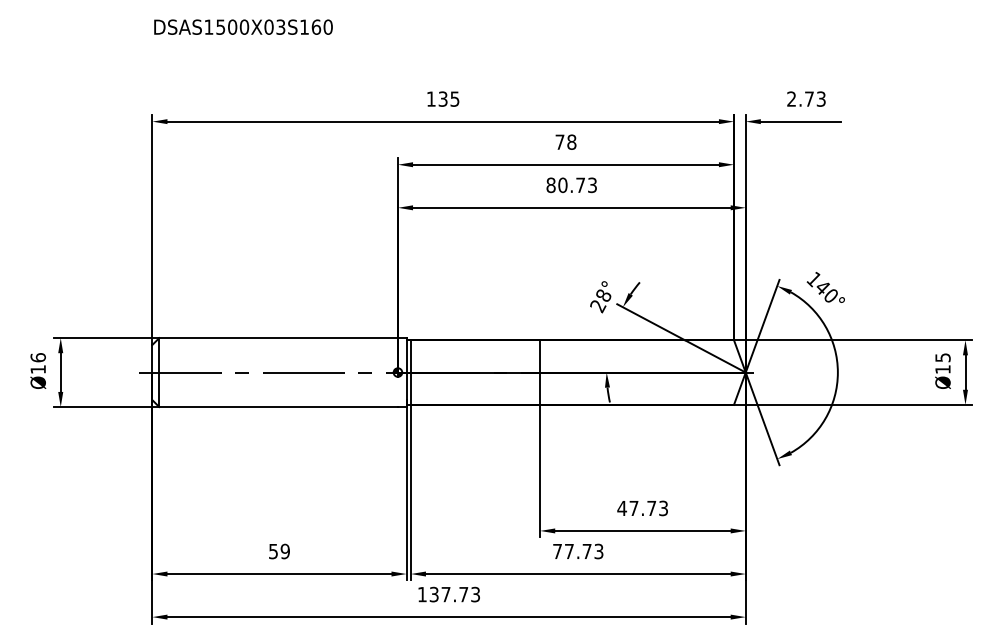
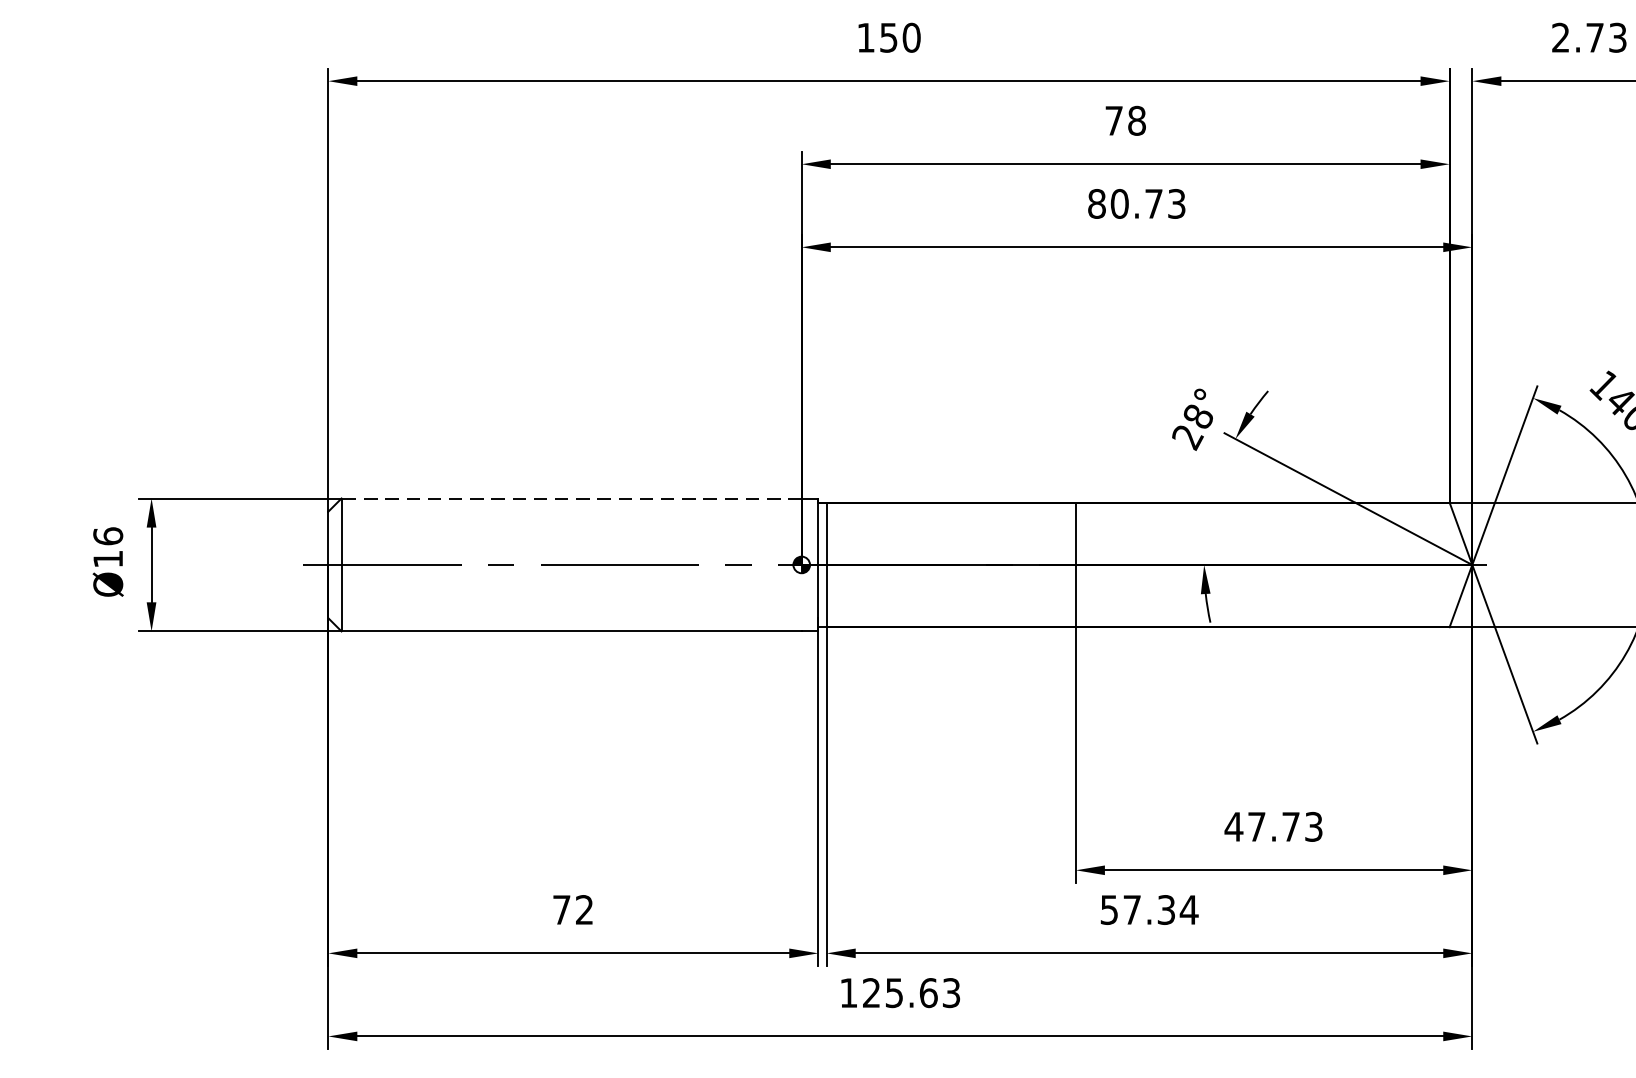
text: (449, 98) -> (901, 36), 135 -> 150
line: (278, 338) -> (571, 499), solid -> dashed
text: (279, 551) -> (573, 909), 59 -> 72
text: (578, 551) -> (1149, 909), 77.73 -> 57.34
text: (448, 594) -> (899, 992), 137.73 -> 125.63

